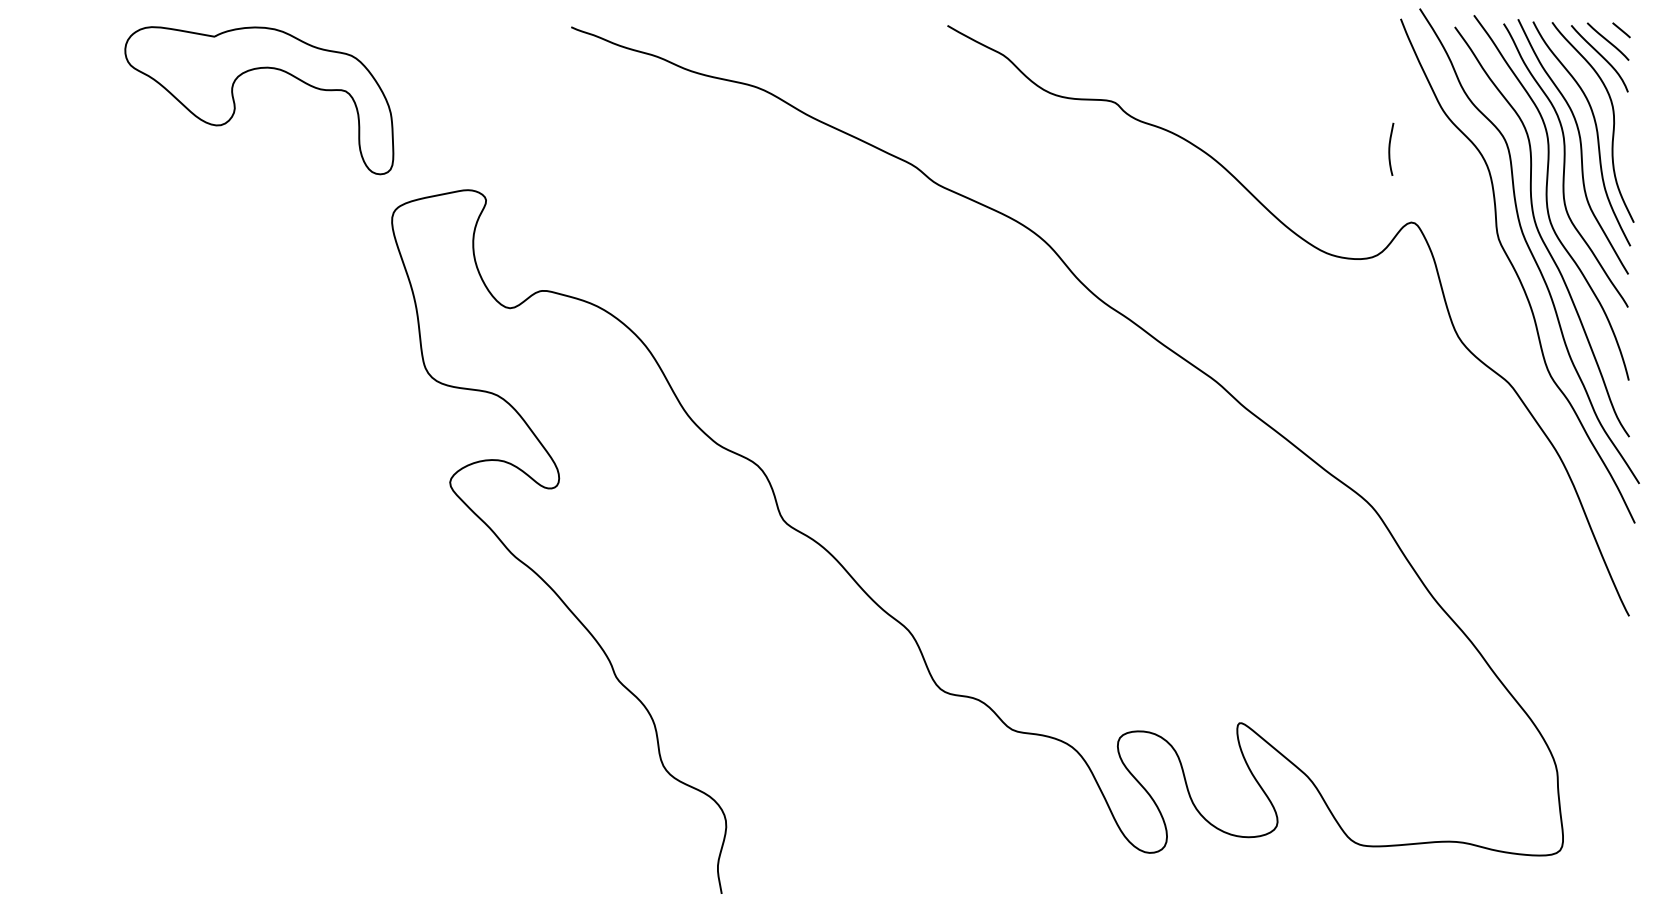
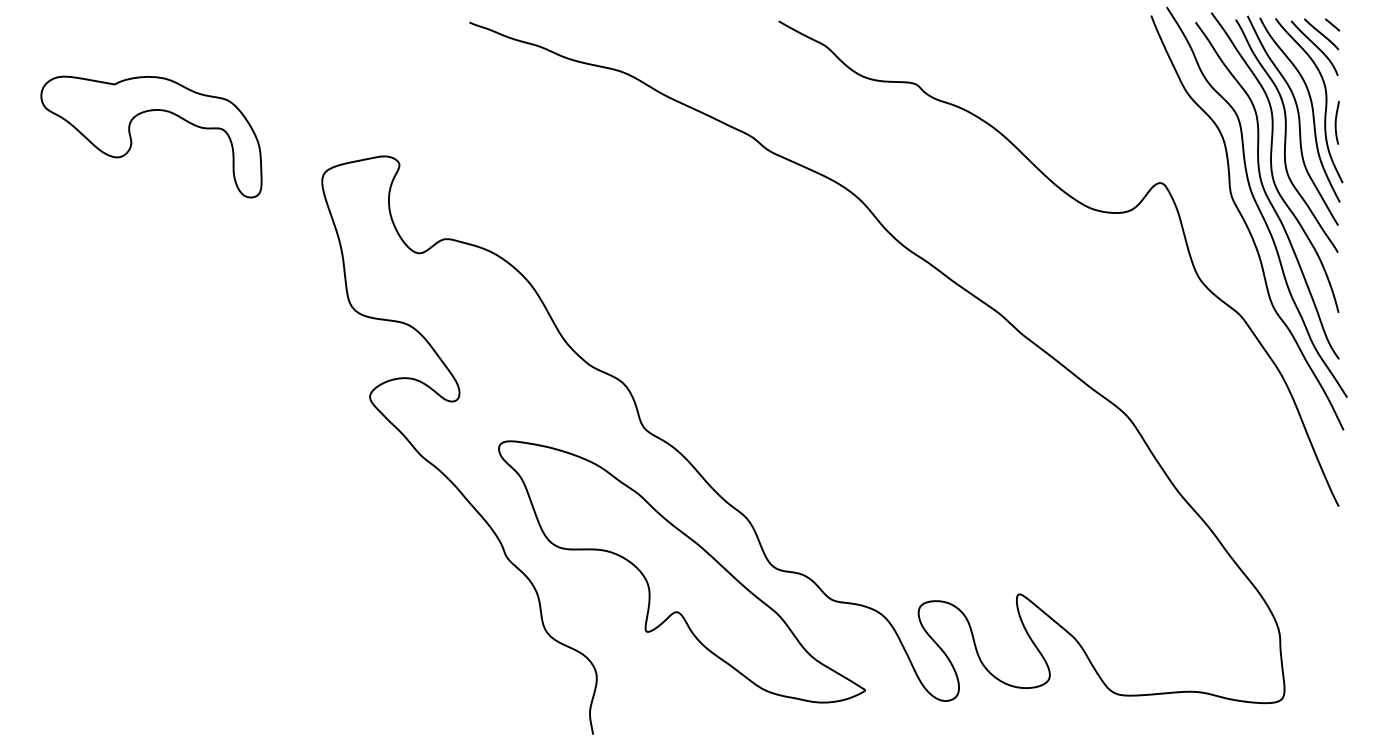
part: (235, 103) -> (131, 139), moved
curve: (1390, 148) -> (1336, 122), moved
part: (829, 695) -> (681, 571), added

